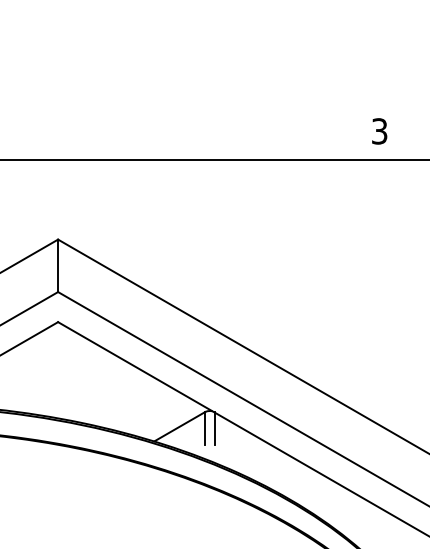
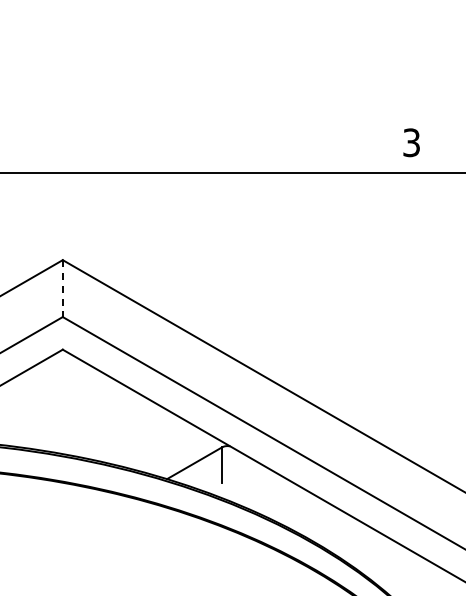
line: (57, 266) -> (62, 289), solid -> dashed
line: (214, 427) -> (232, 464), removed

